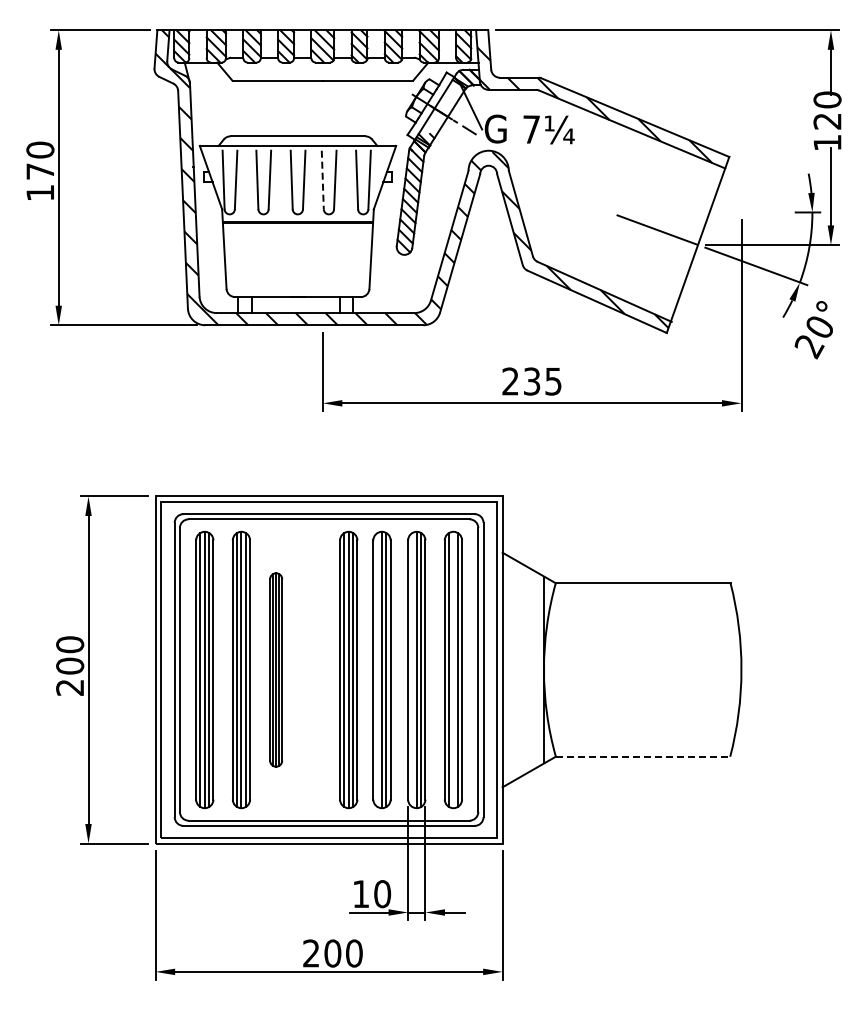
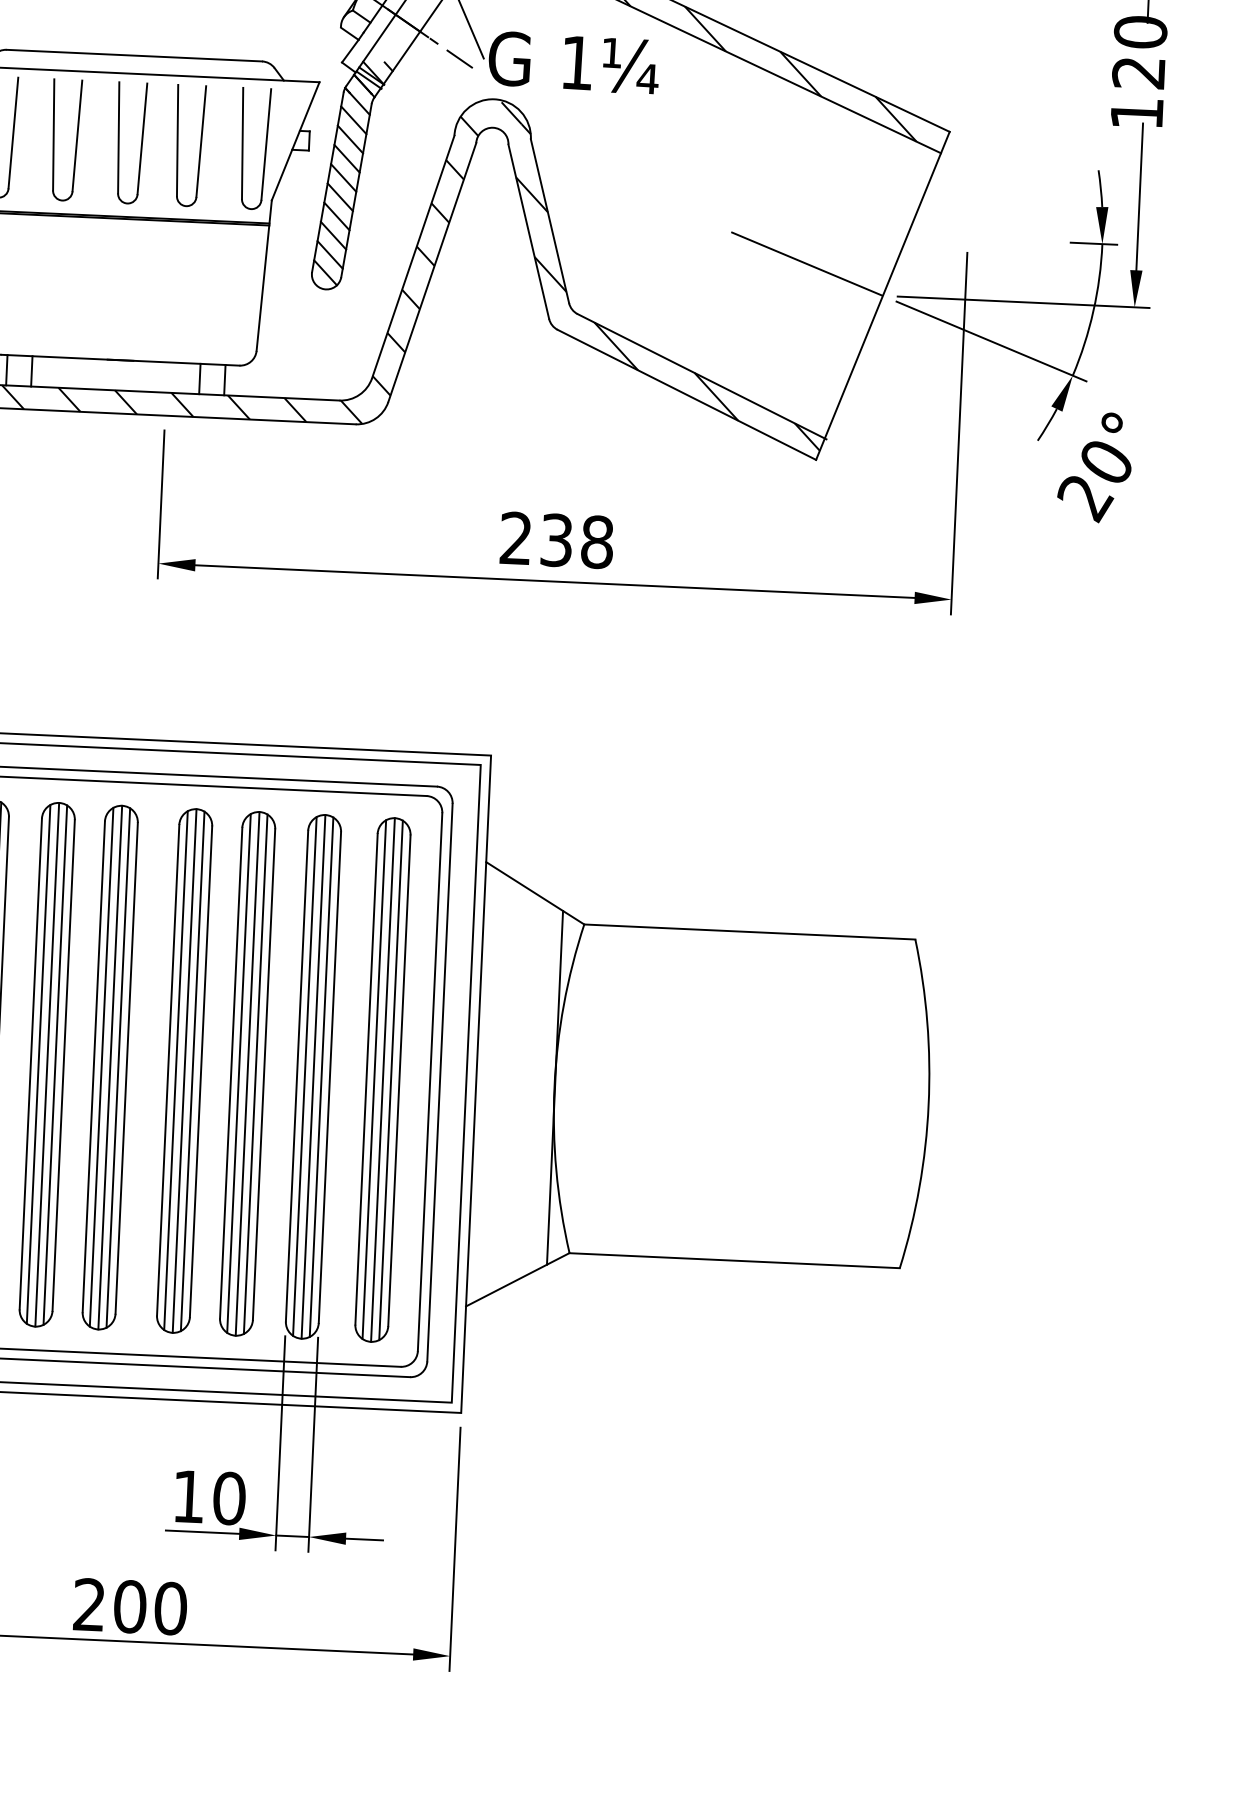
text: (531, 129) -> (577, 62), 7¼ -> 1¼
line: (322, 180) -> (176, 141), dashed -> solid
text: (553, 381) -> (597, 542), 235 -> 238
part: (275, 669) -> (45, 1063), size x1.43
part: (309, 669) -> (110, 1066), added
line: (377, 669) -> (239, 1072), added
line: (412, 669) -> (305, 1075), added
line: (453, 669) -> (383, 1079), added
line: (643, 756) -> (735, 1260), dashed -> solid

